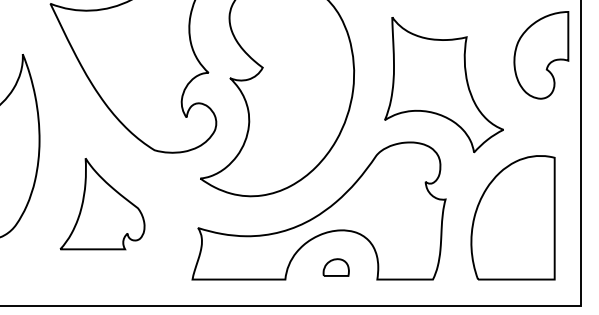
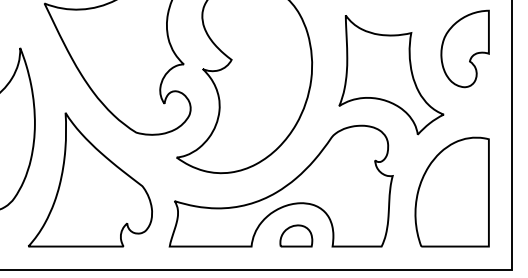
part: (540, 54) -> (464, 48), moved
part: (102, 203) -> (90, 179), size x1.67
part: (336, 267) -> (296, 235), size x1.43

